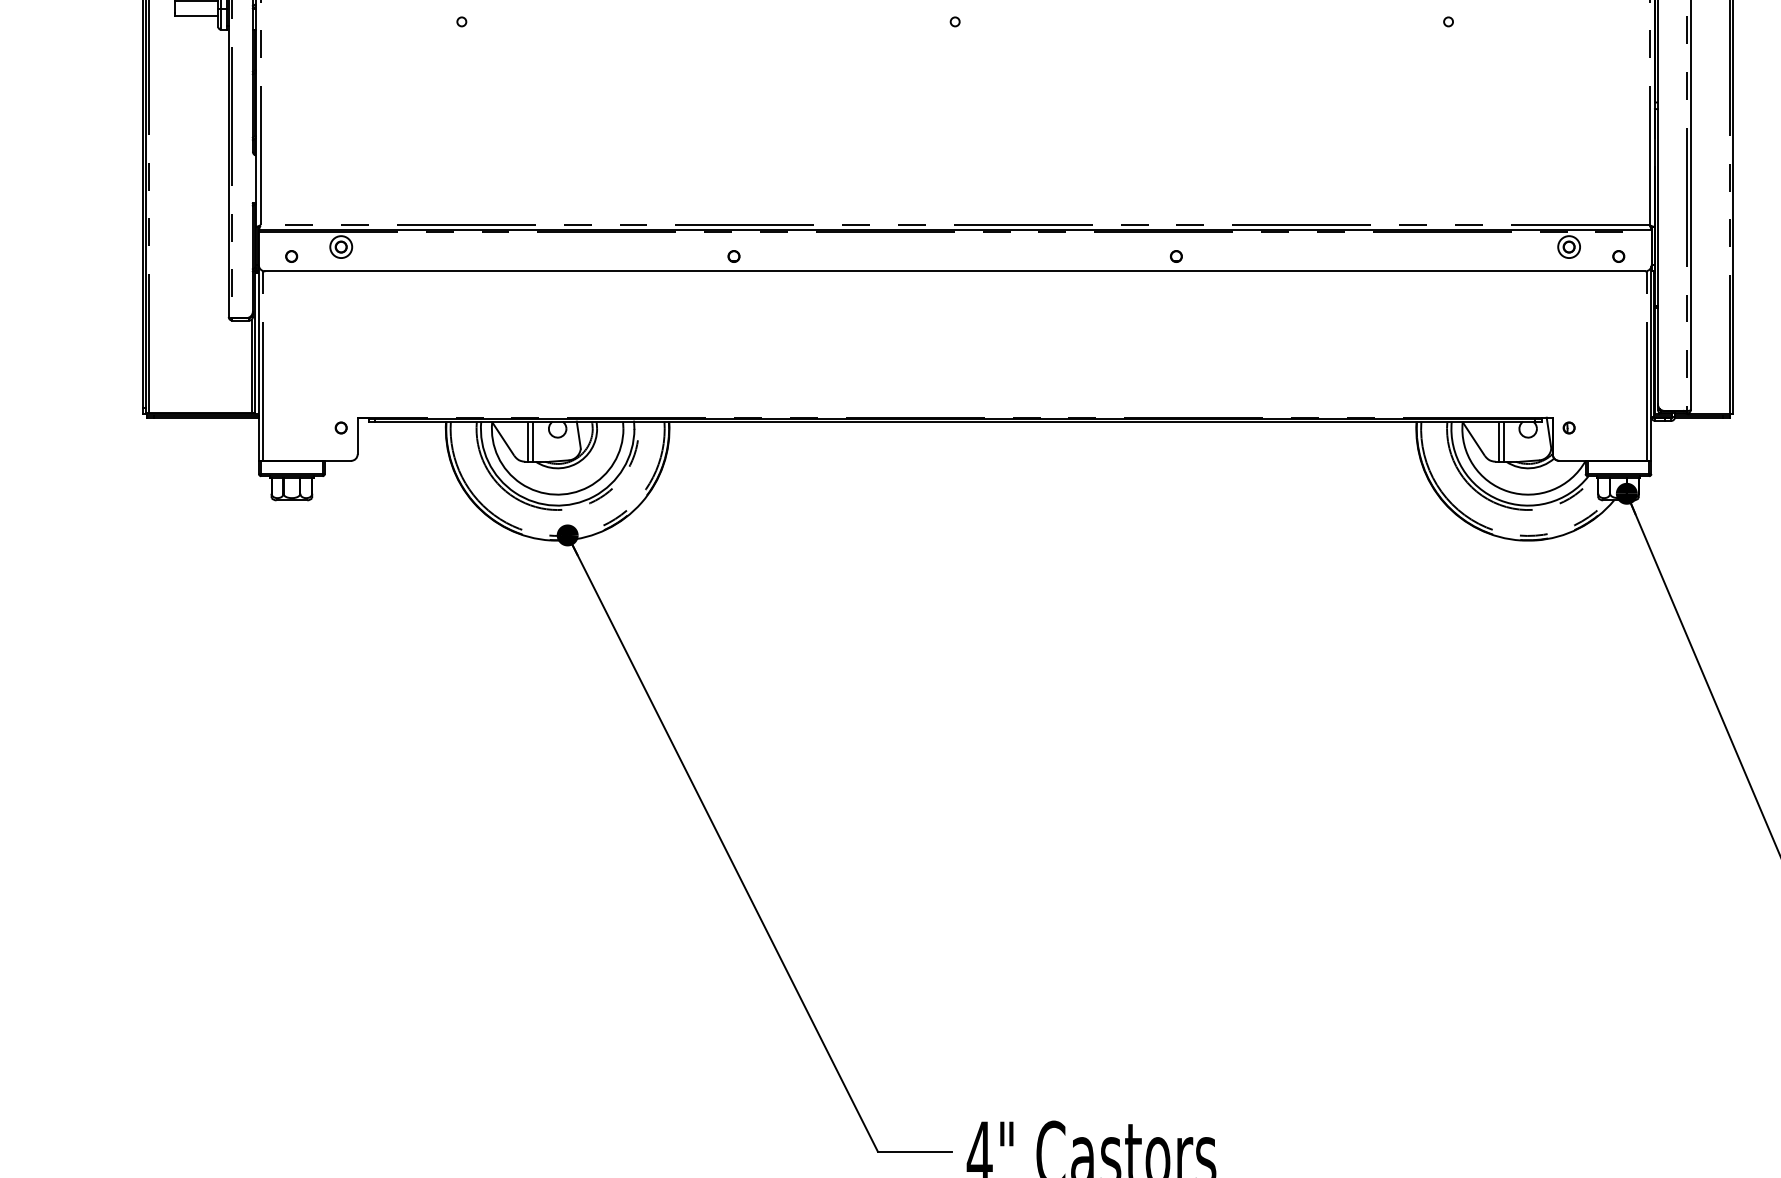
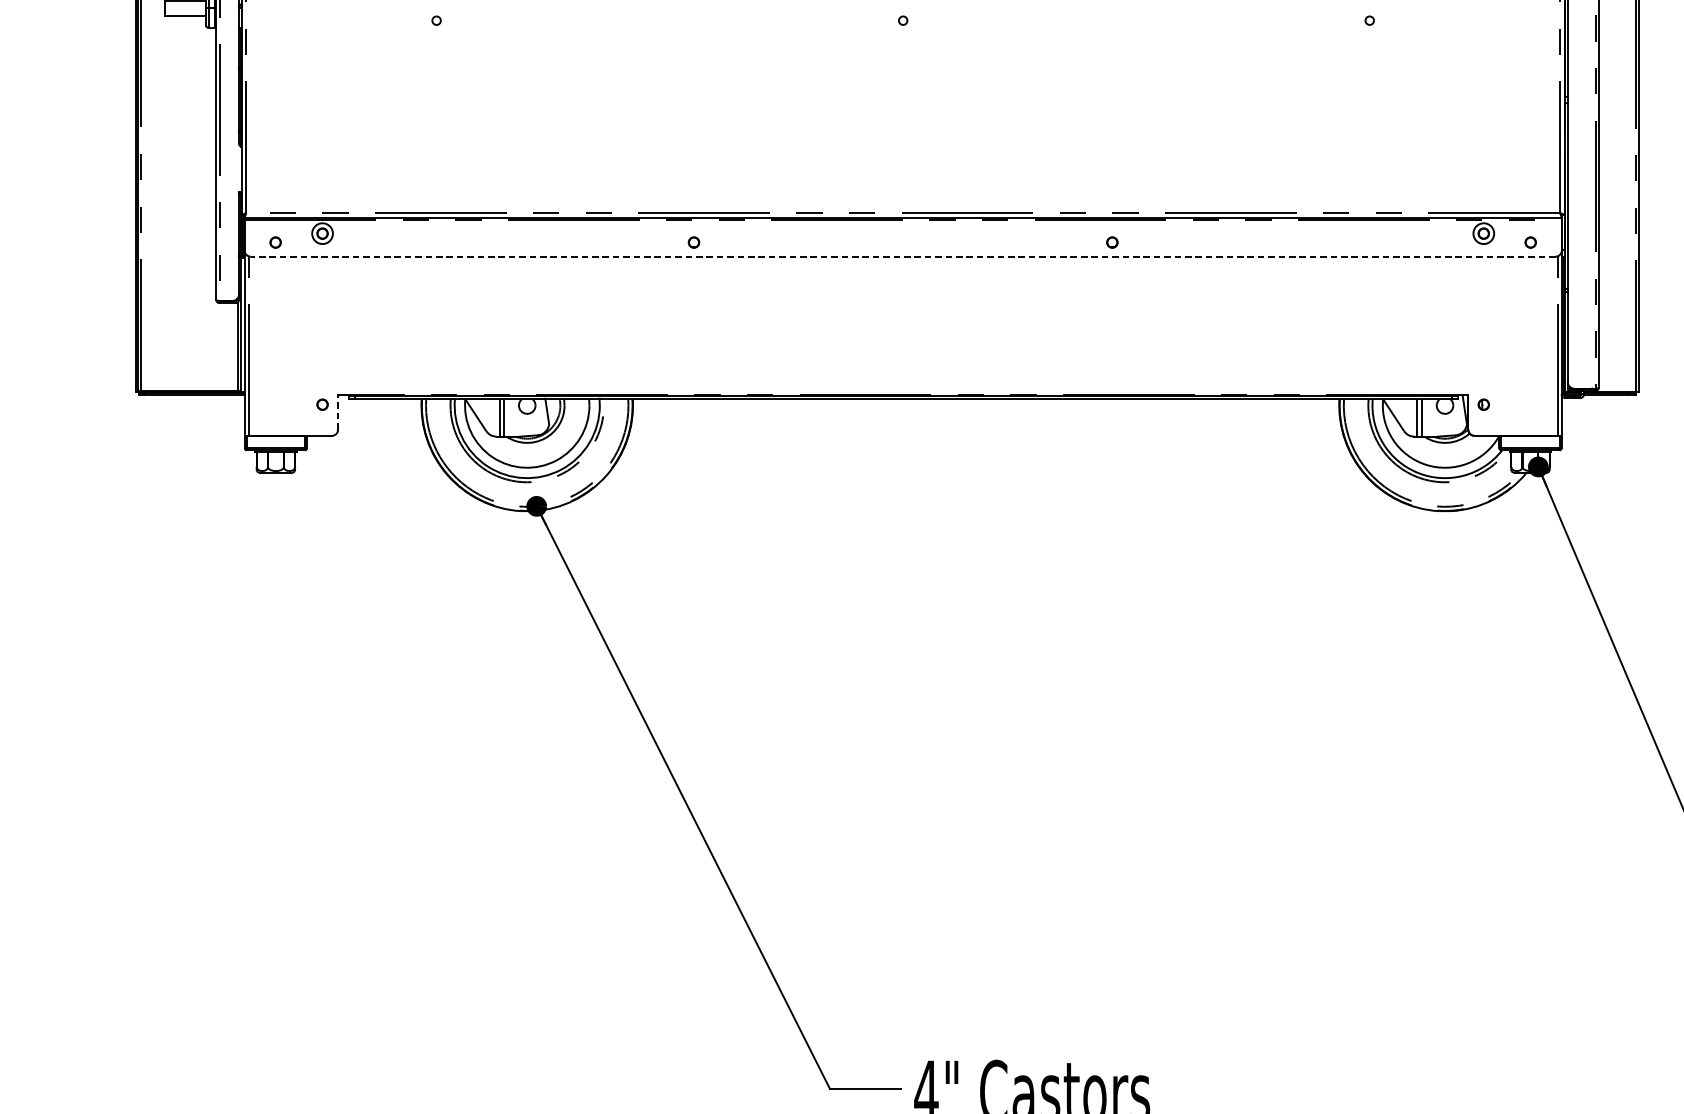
line: (955, 271) -> (903, 256), solid -> dashed
line: (357, 435) -> (337, 411), solid -> dashed

